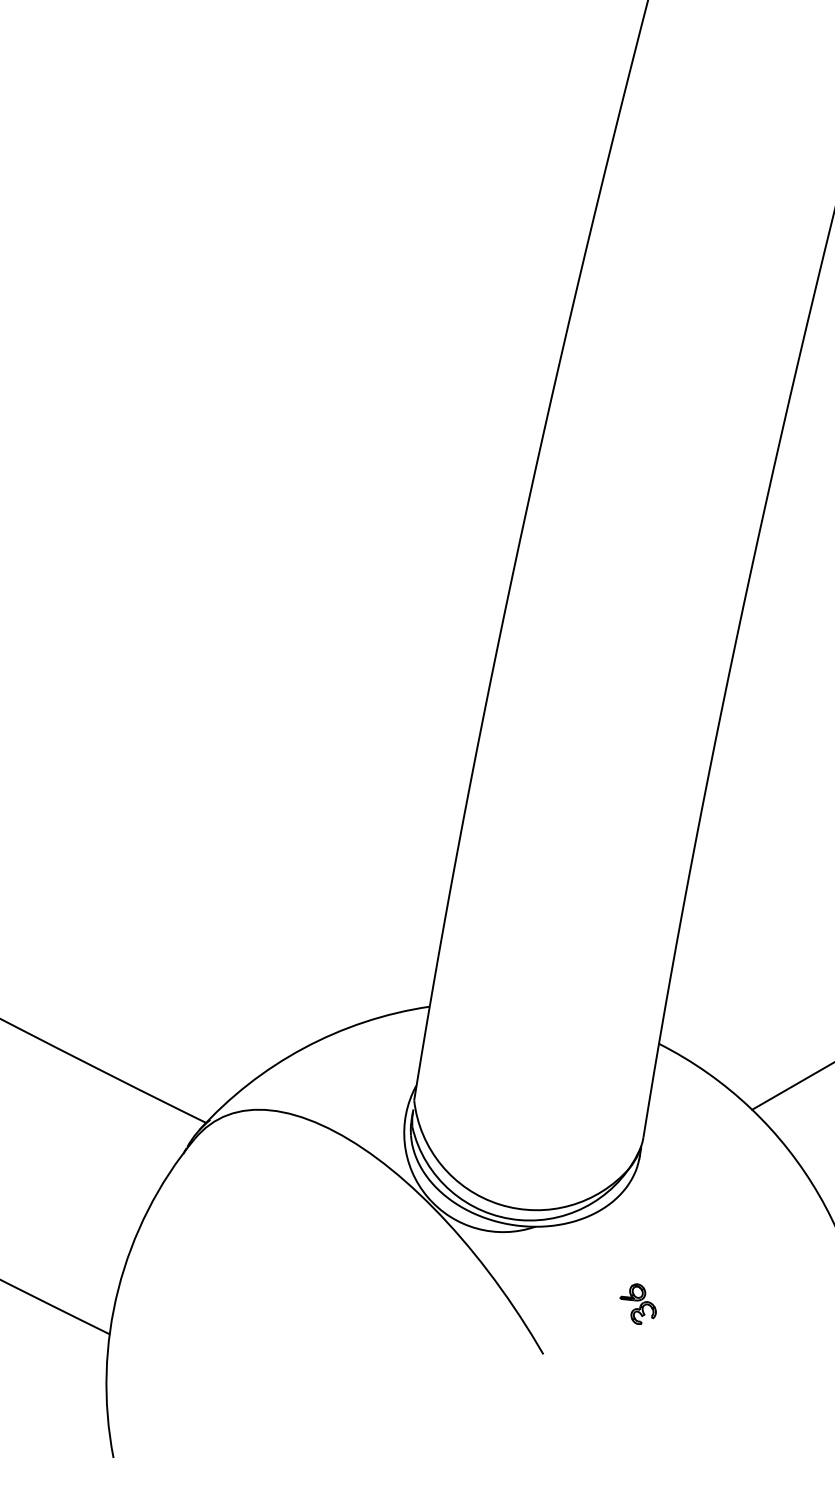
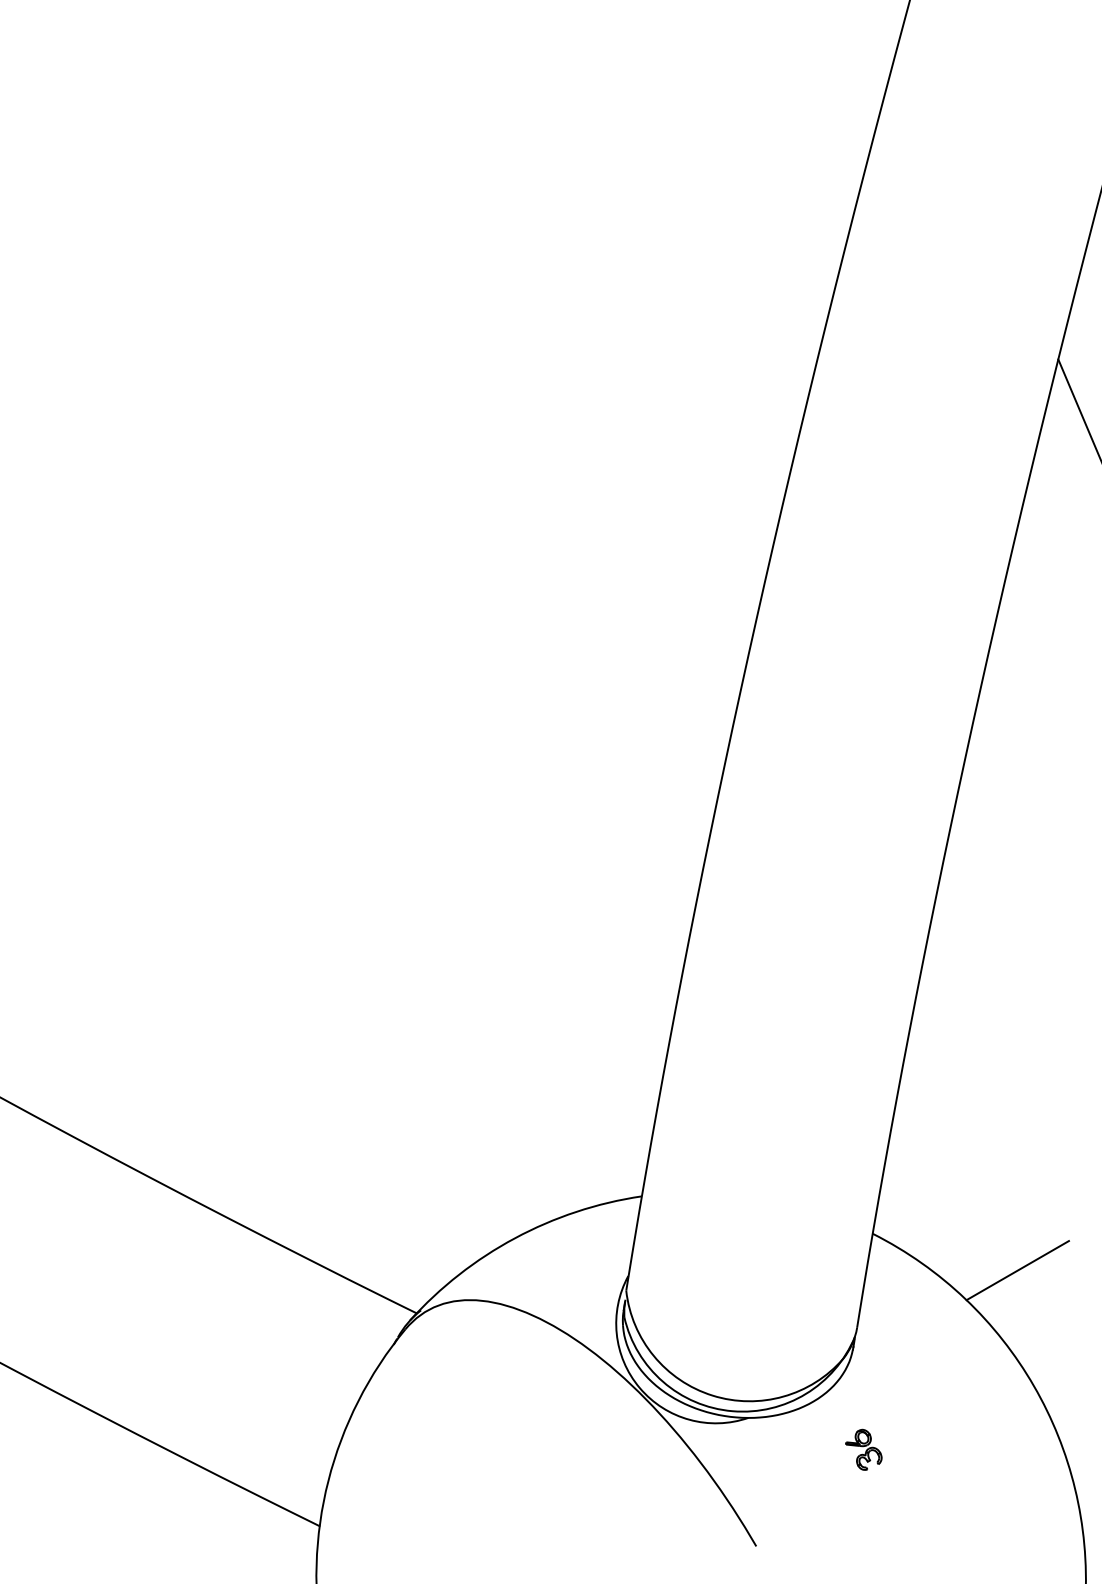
part: (637, 1303) -> (863, 1449), moved

